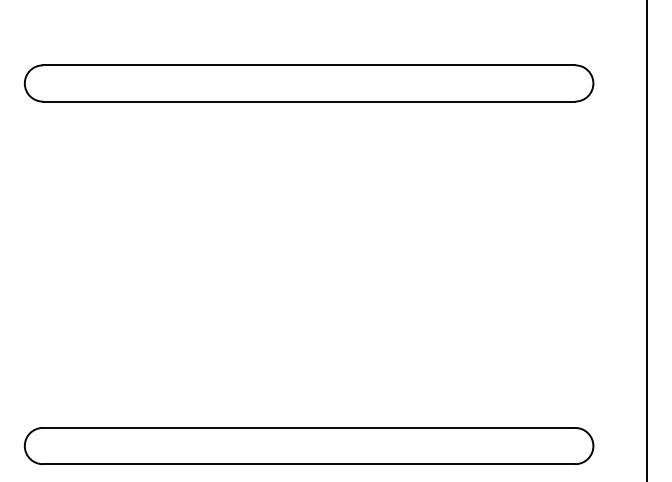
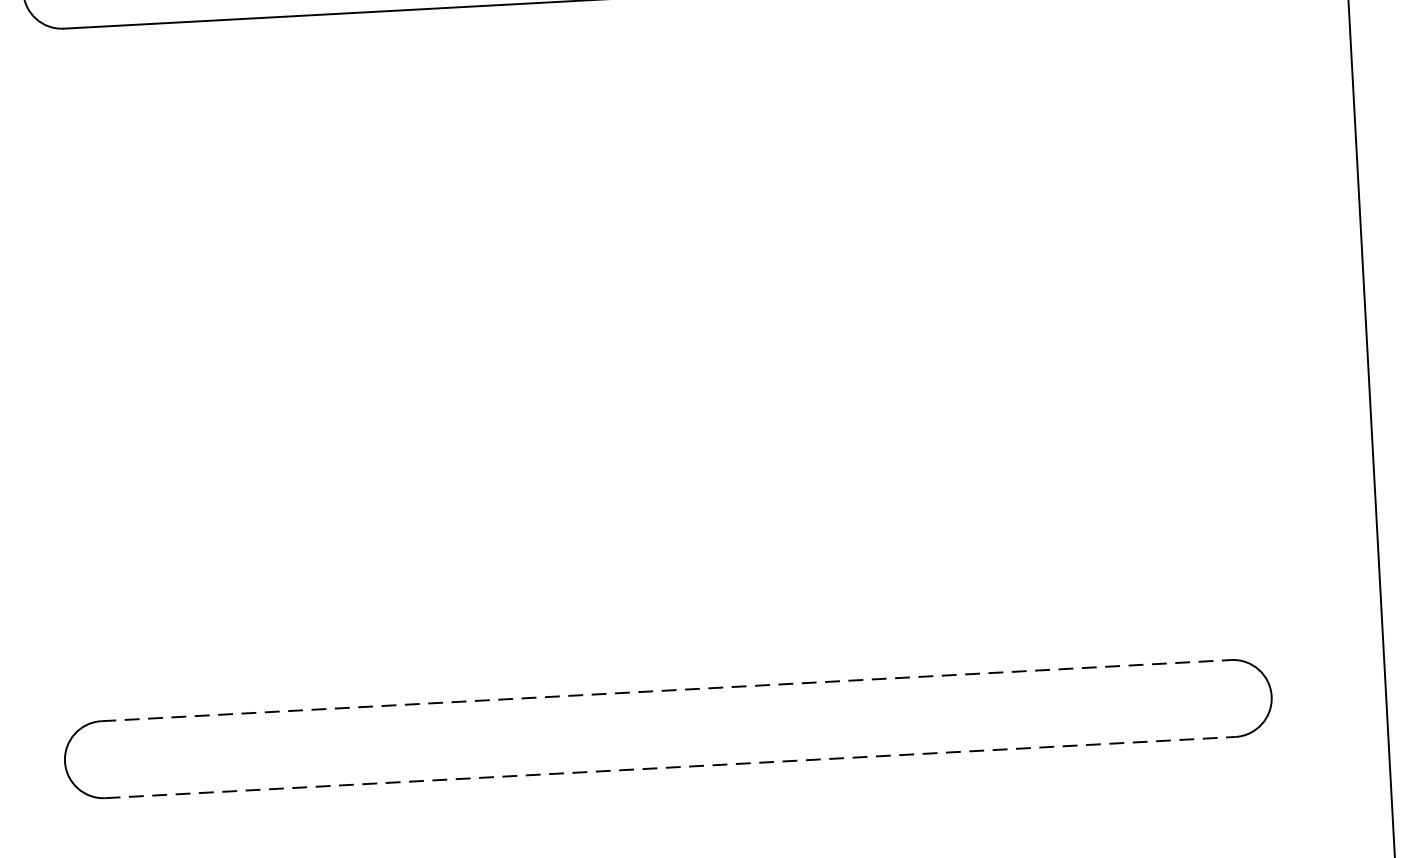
line: (309, 427) -> (667, 689), solid -> dashed
line: (309, 464) -> (671, 768), solid -> dashed

